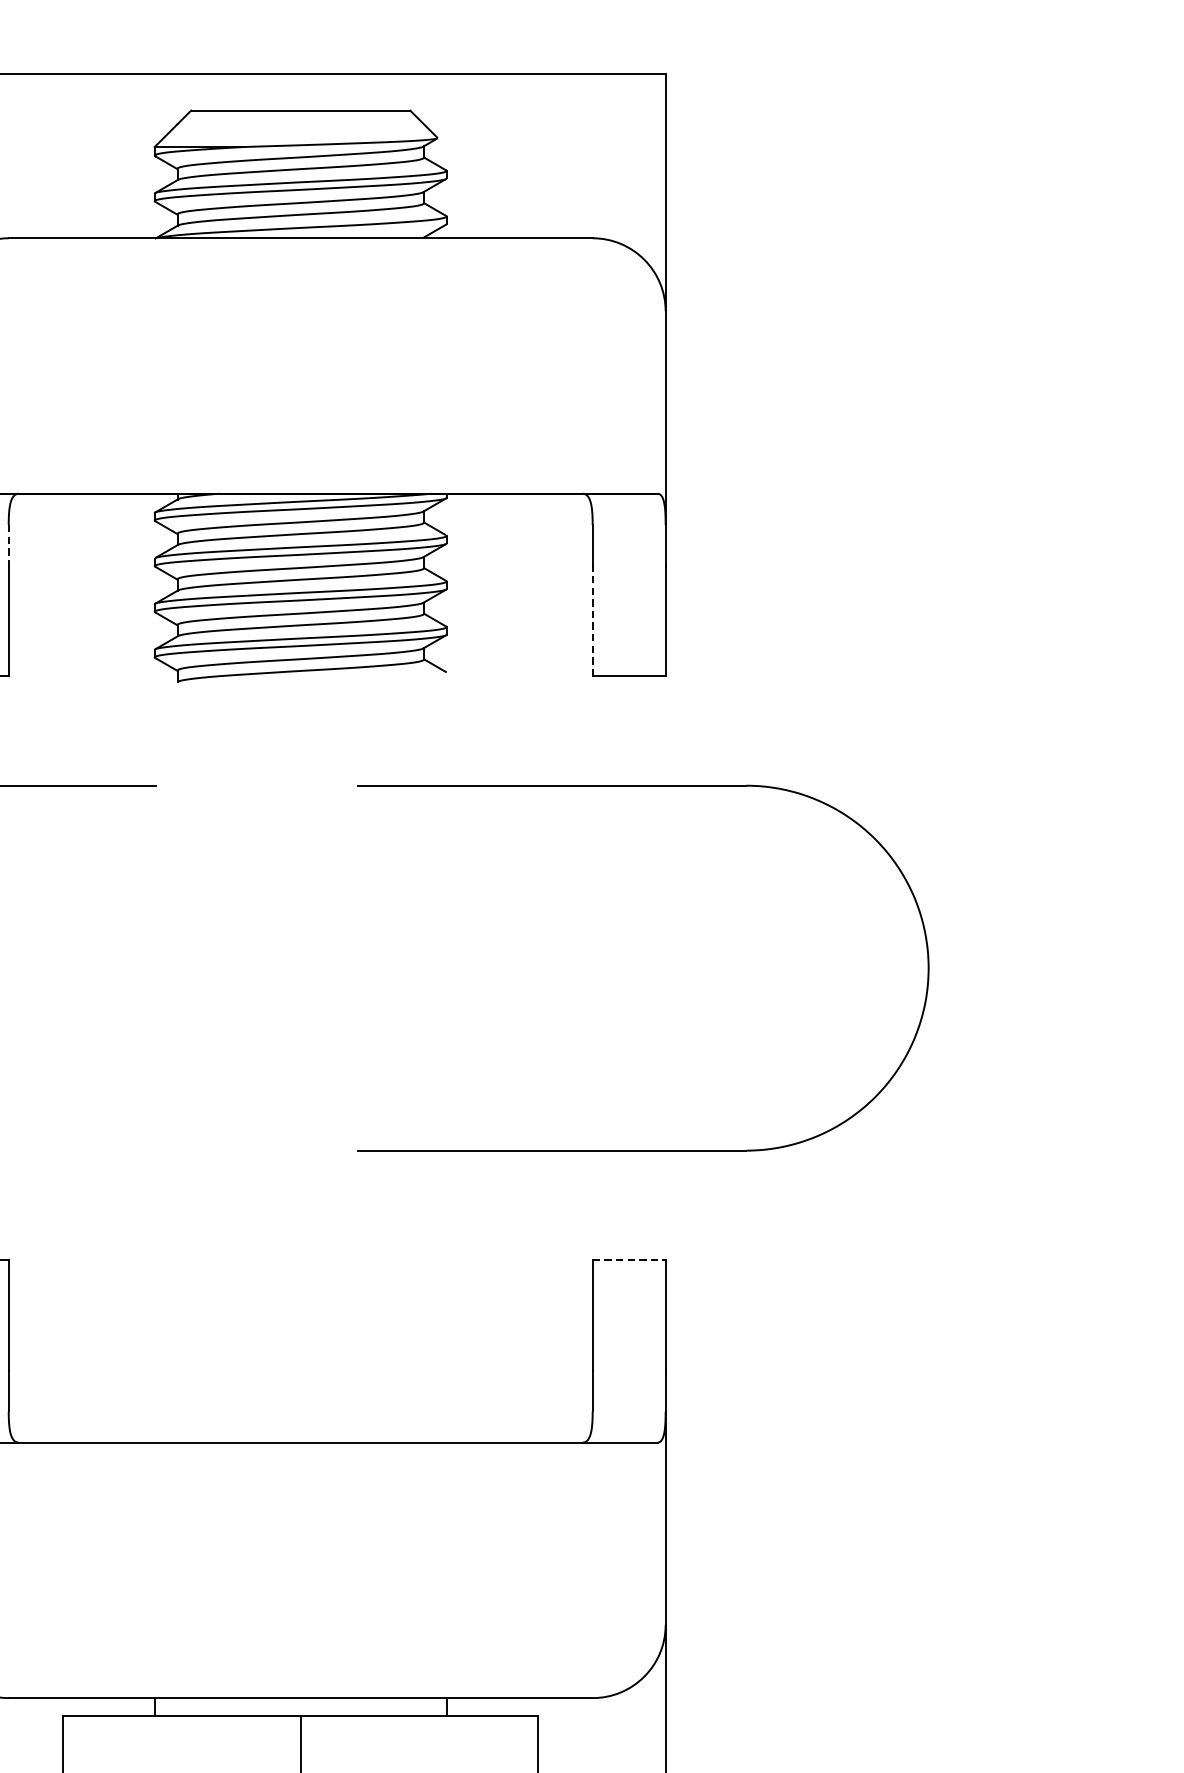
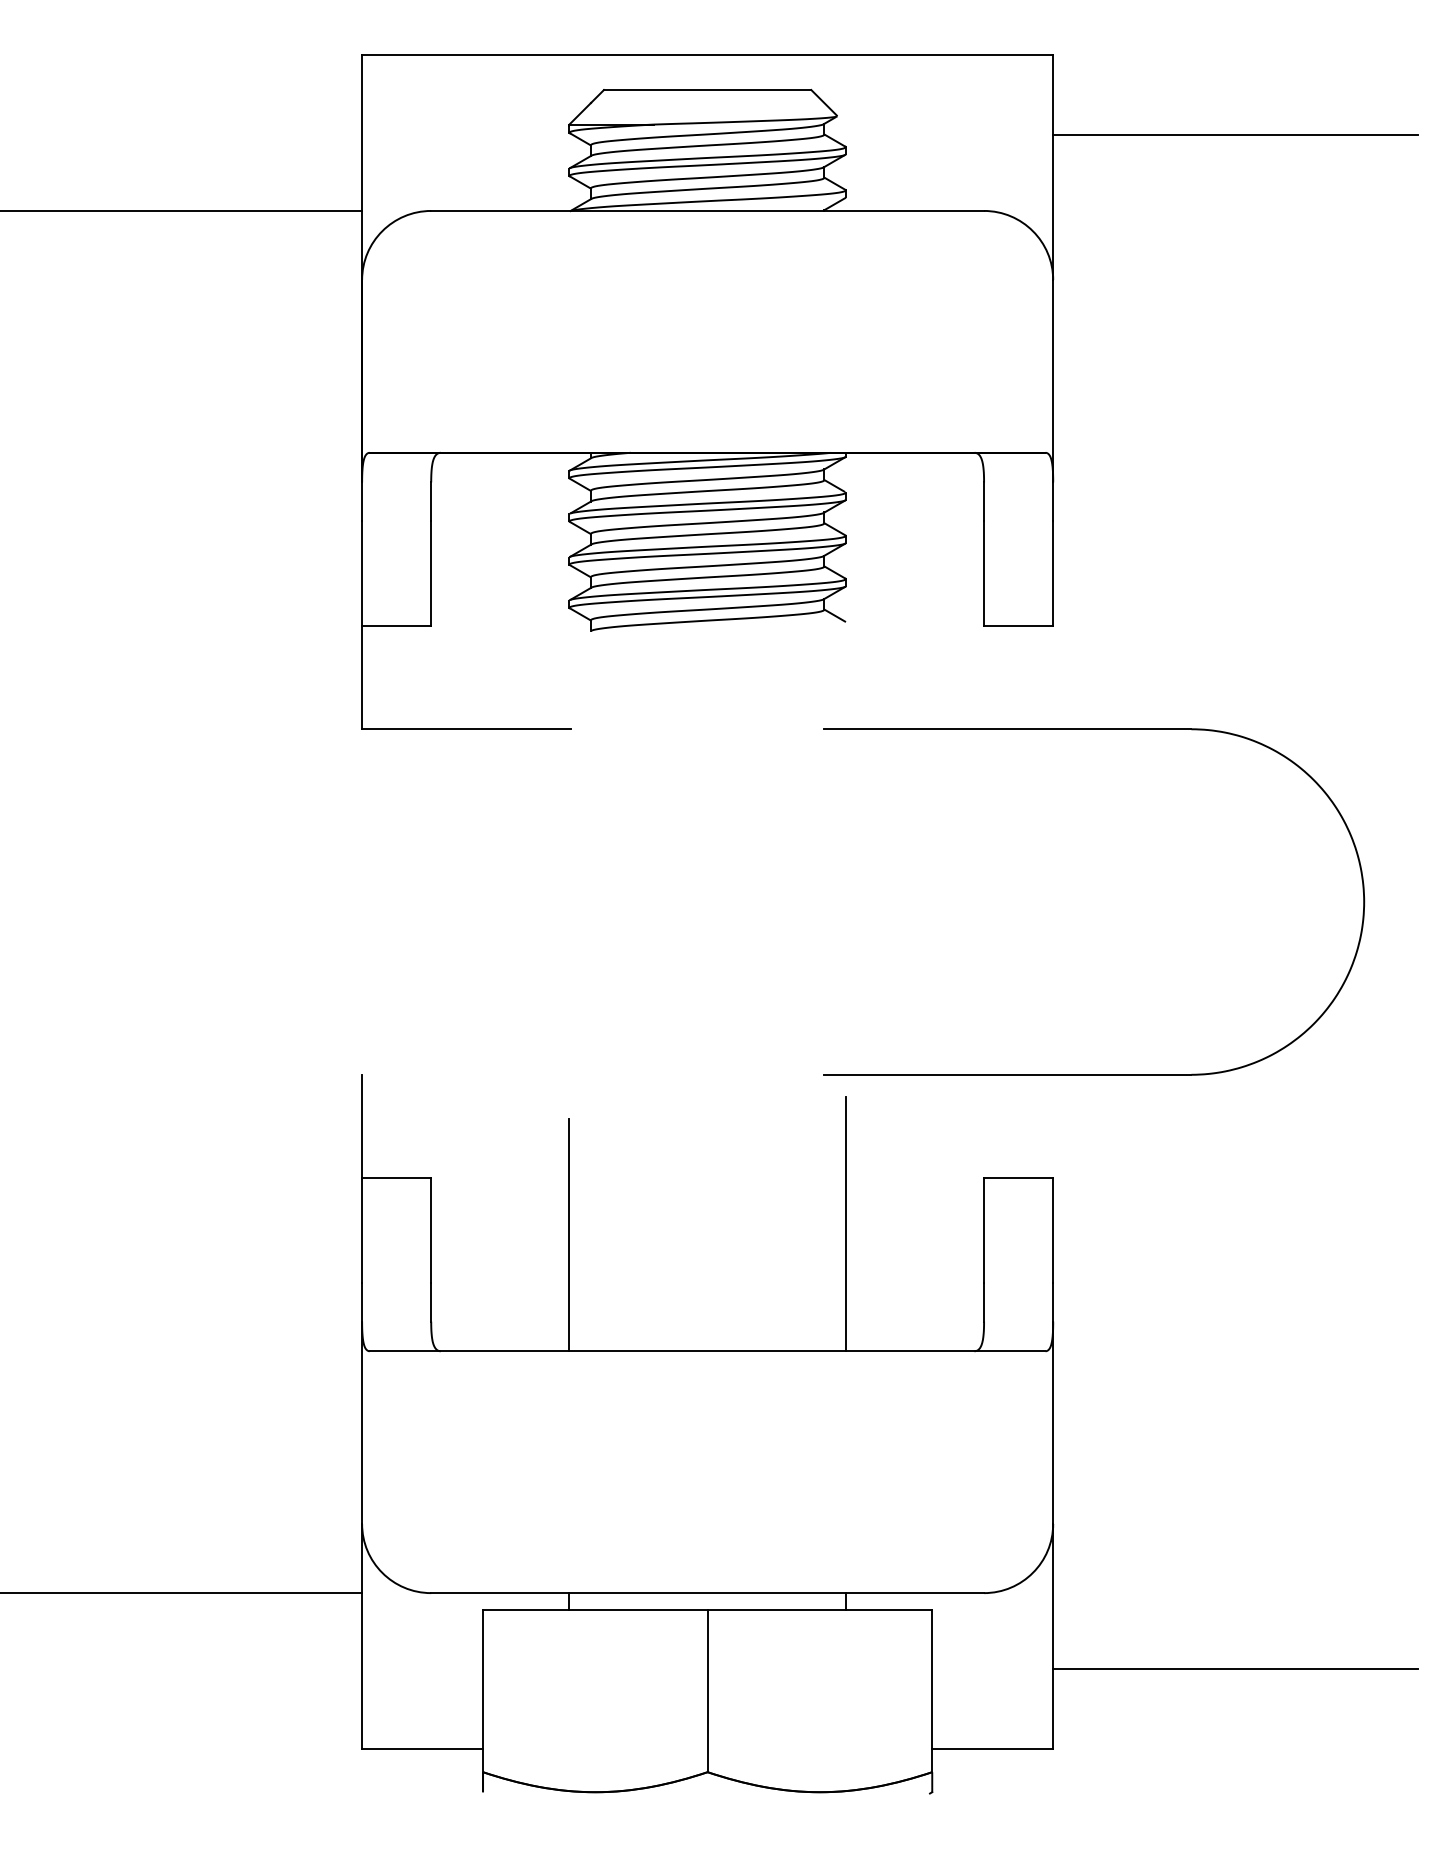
line: (858, 157) -> (1235, 134), added
line: (9, 546) -> (431, 502), dashed -> solid
line: (593, 620) -> (984, 572), dashed -> solid
part: (643, 785) -> (1094, 729), moved
line: (629, 1260) -> (1018, 1178), dashed -> solid
line: (446, 1308) -> (845, 1224), added
line: (154, 1320) -> (569, 1235), added

